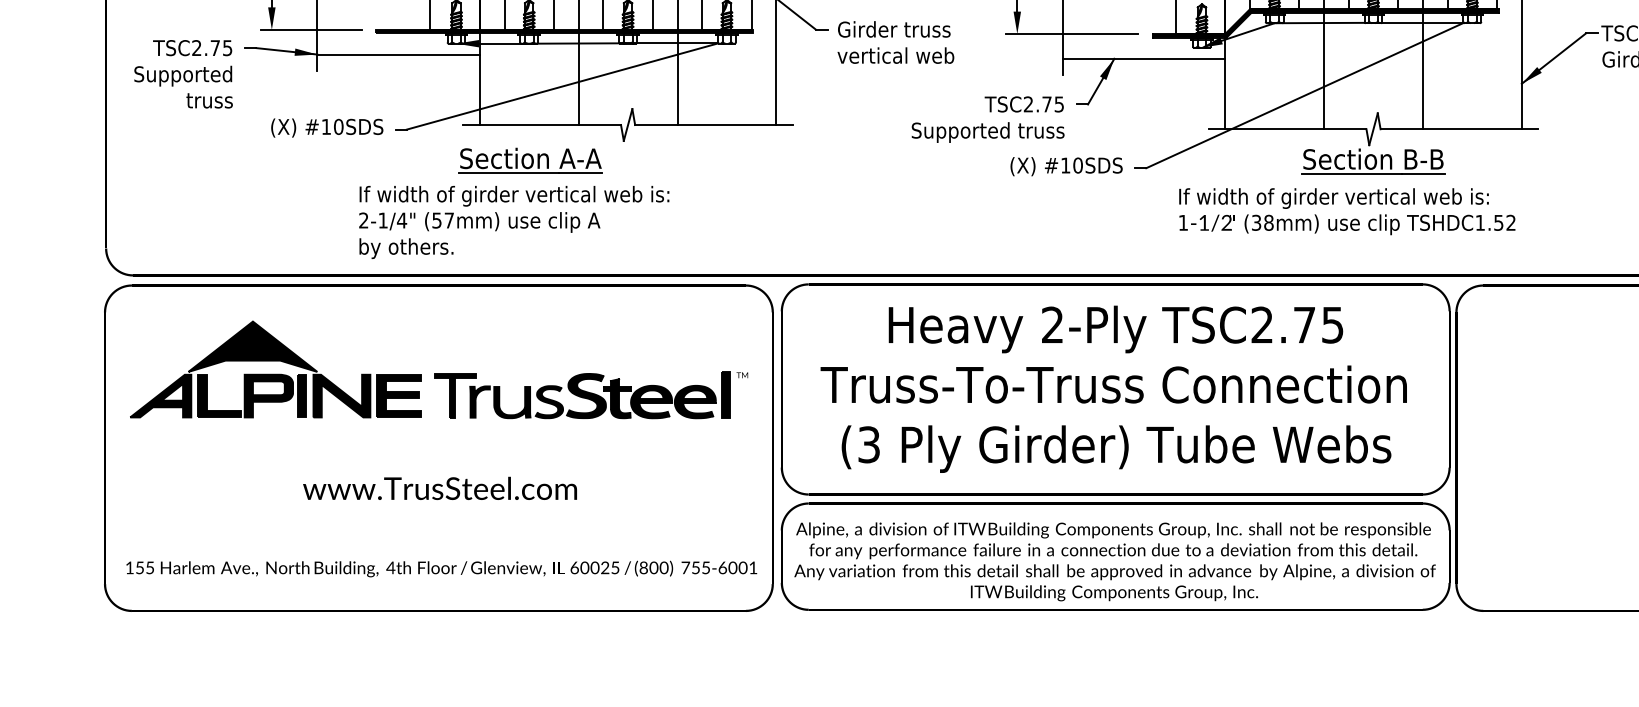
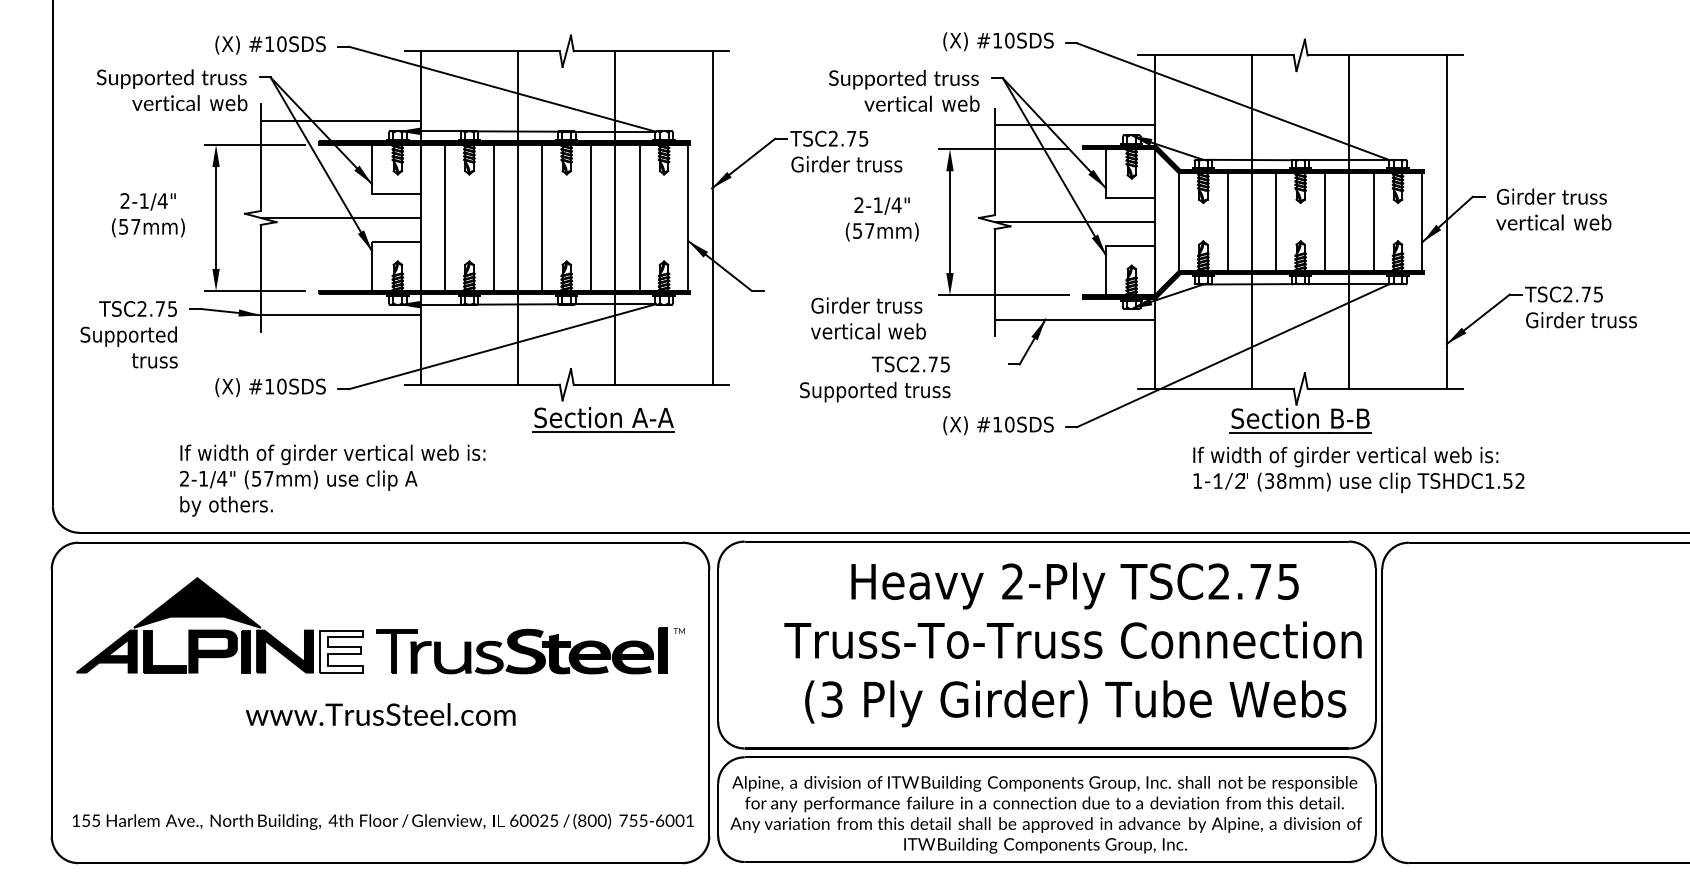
text: (895, 42) -> (868, 318), moved
text: (988, 119) -> (875, 379), moved
part: (530, 160) -> (603, 419), moved
text: (1346, 212) -> (1358, 470), moved
text: (514, 222) -> (332, 480), moved
text: (1113, 388) -> (1072, 644), moved
fill: (398, 396) -> (340, 651), removed
text: (439, 488) -> (380, 714), moved

